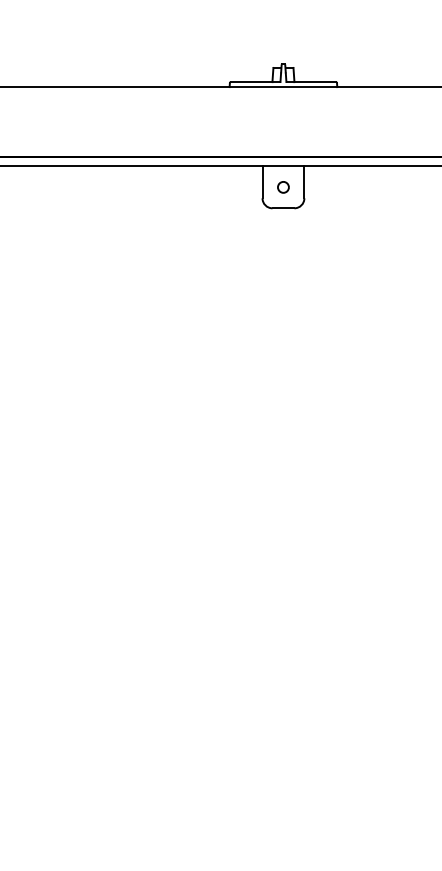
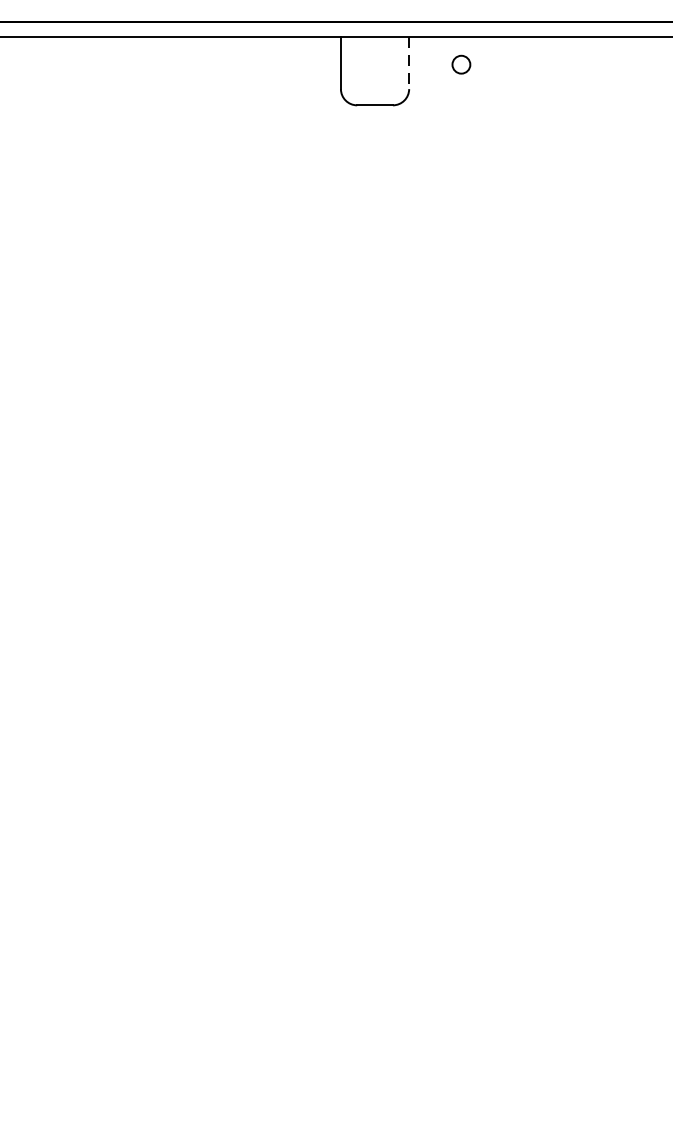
line: (304, 182) -> (409, 63), solid -> dashed
circle: (283, 187) -> (461, 64), moved

